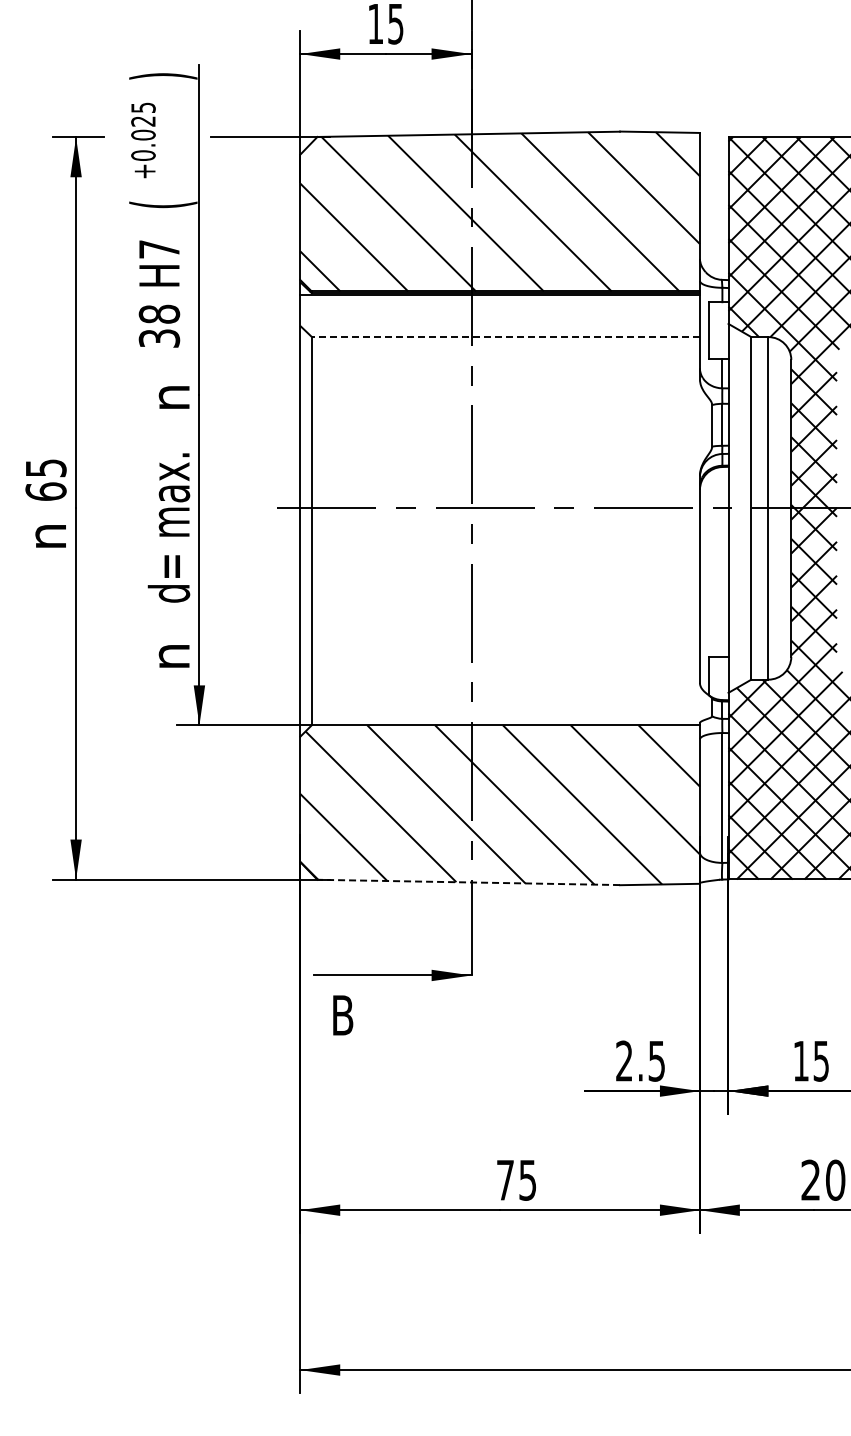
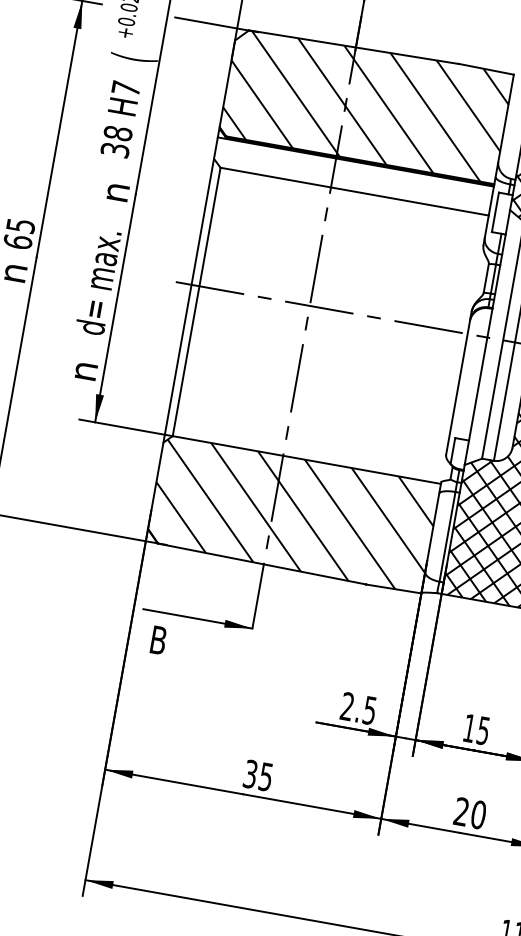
line: (505, 336) -> (354, 191), dashed -> solid
line: (468, 882) -> (261, 564), dashed -> solid
text: (505, 1179) -> (250, 773), 75 -> 35

